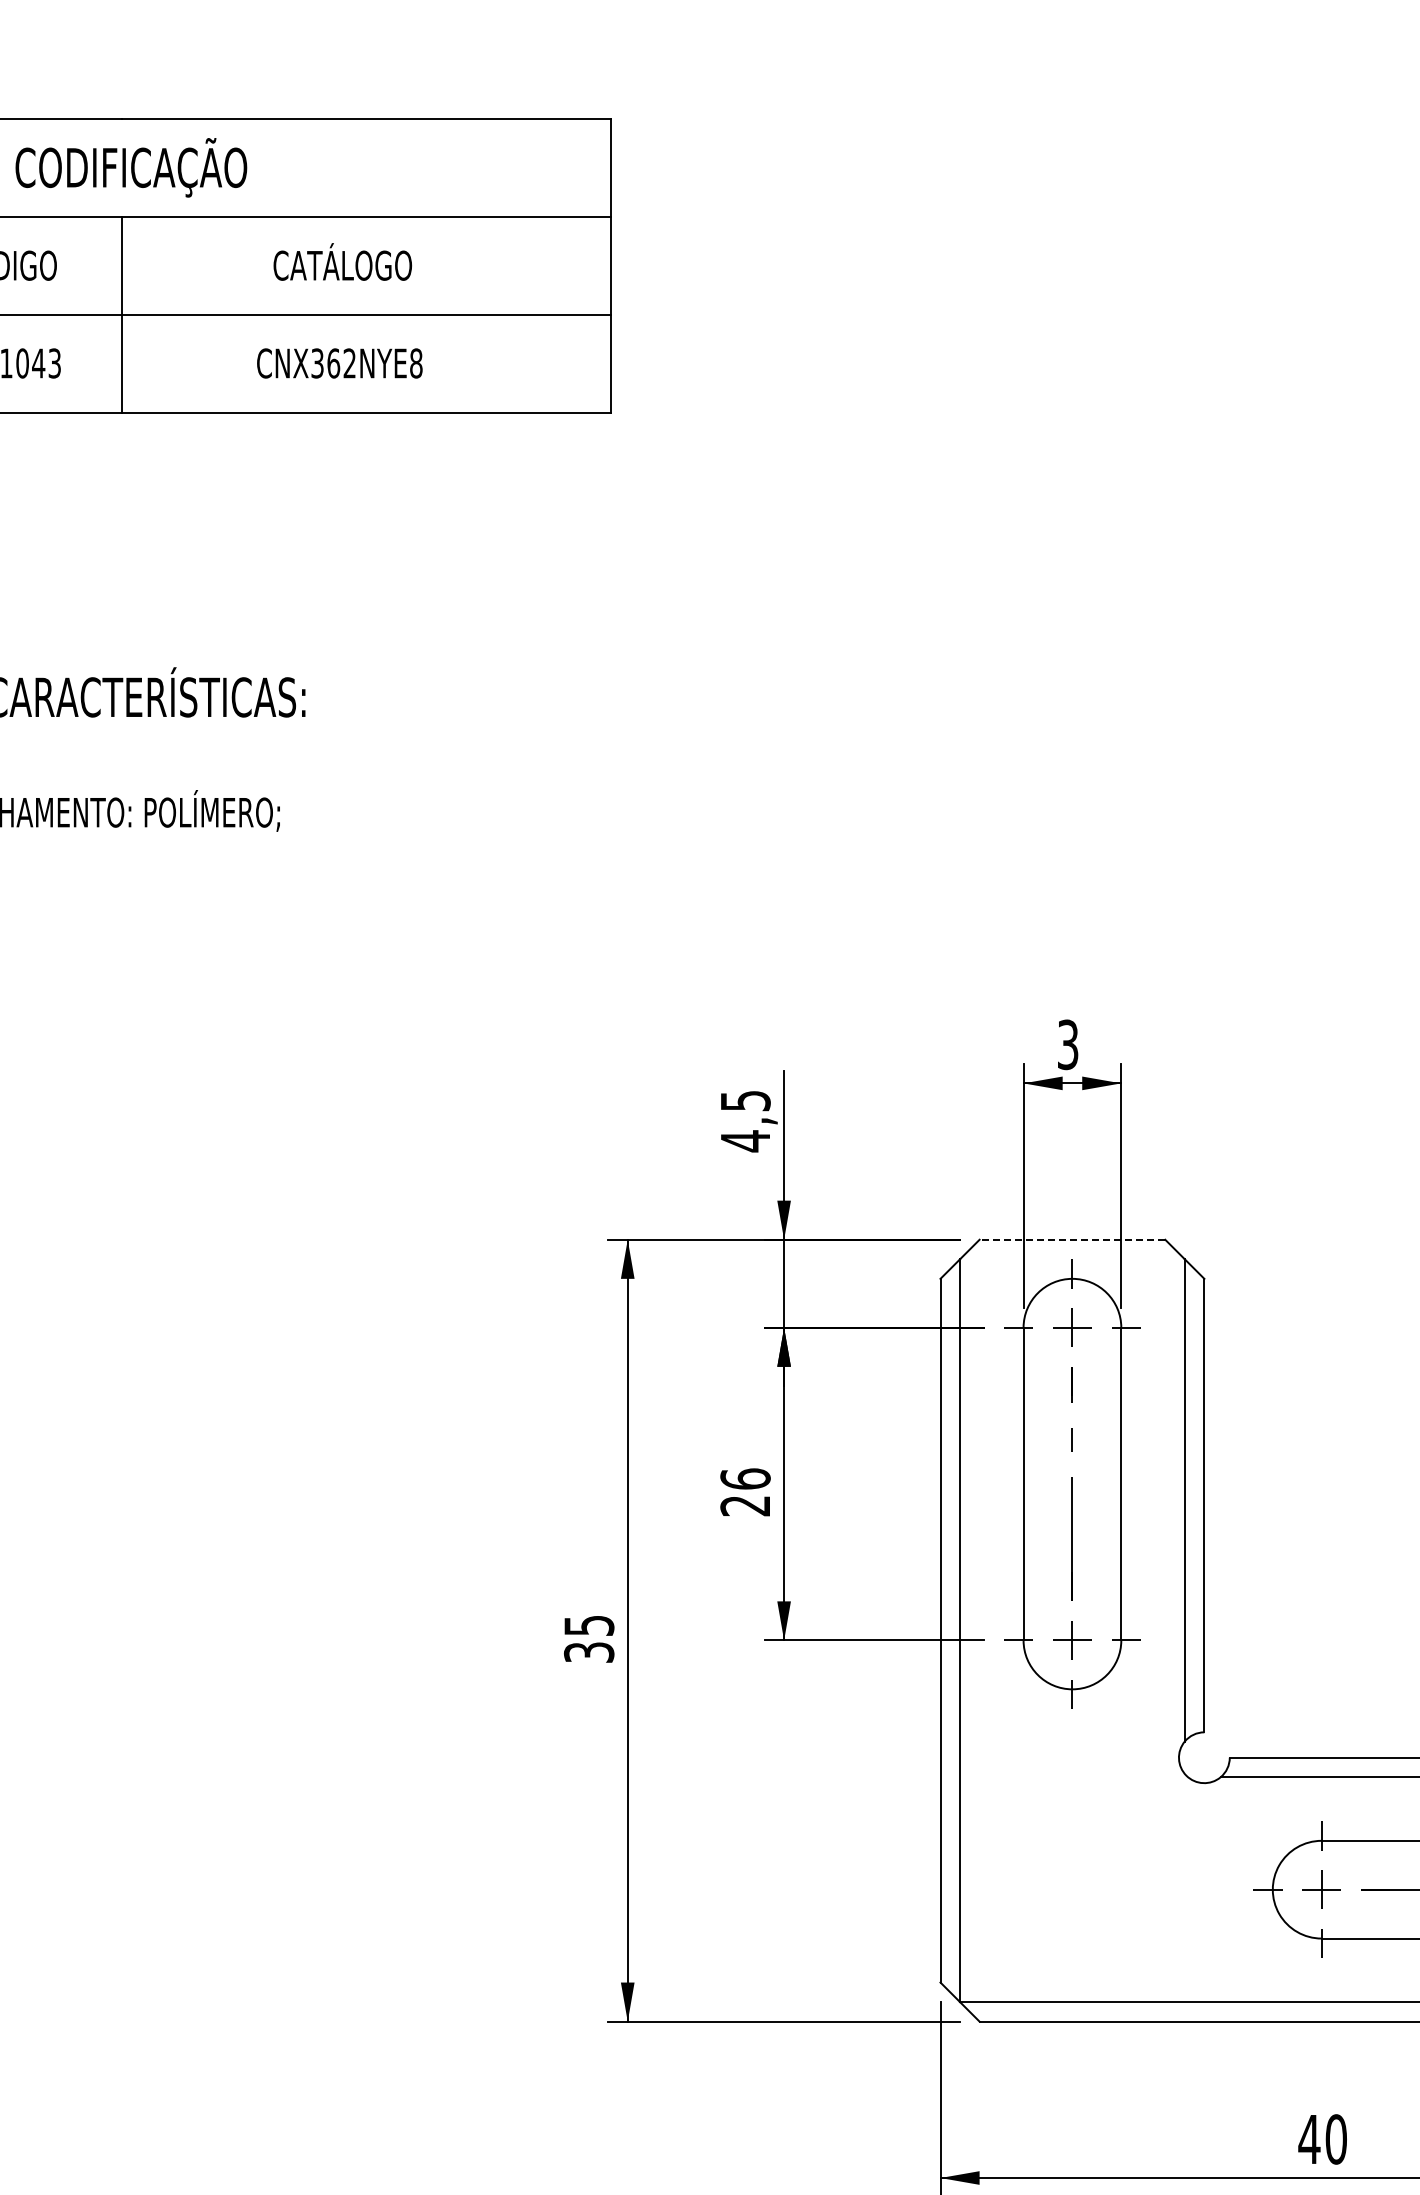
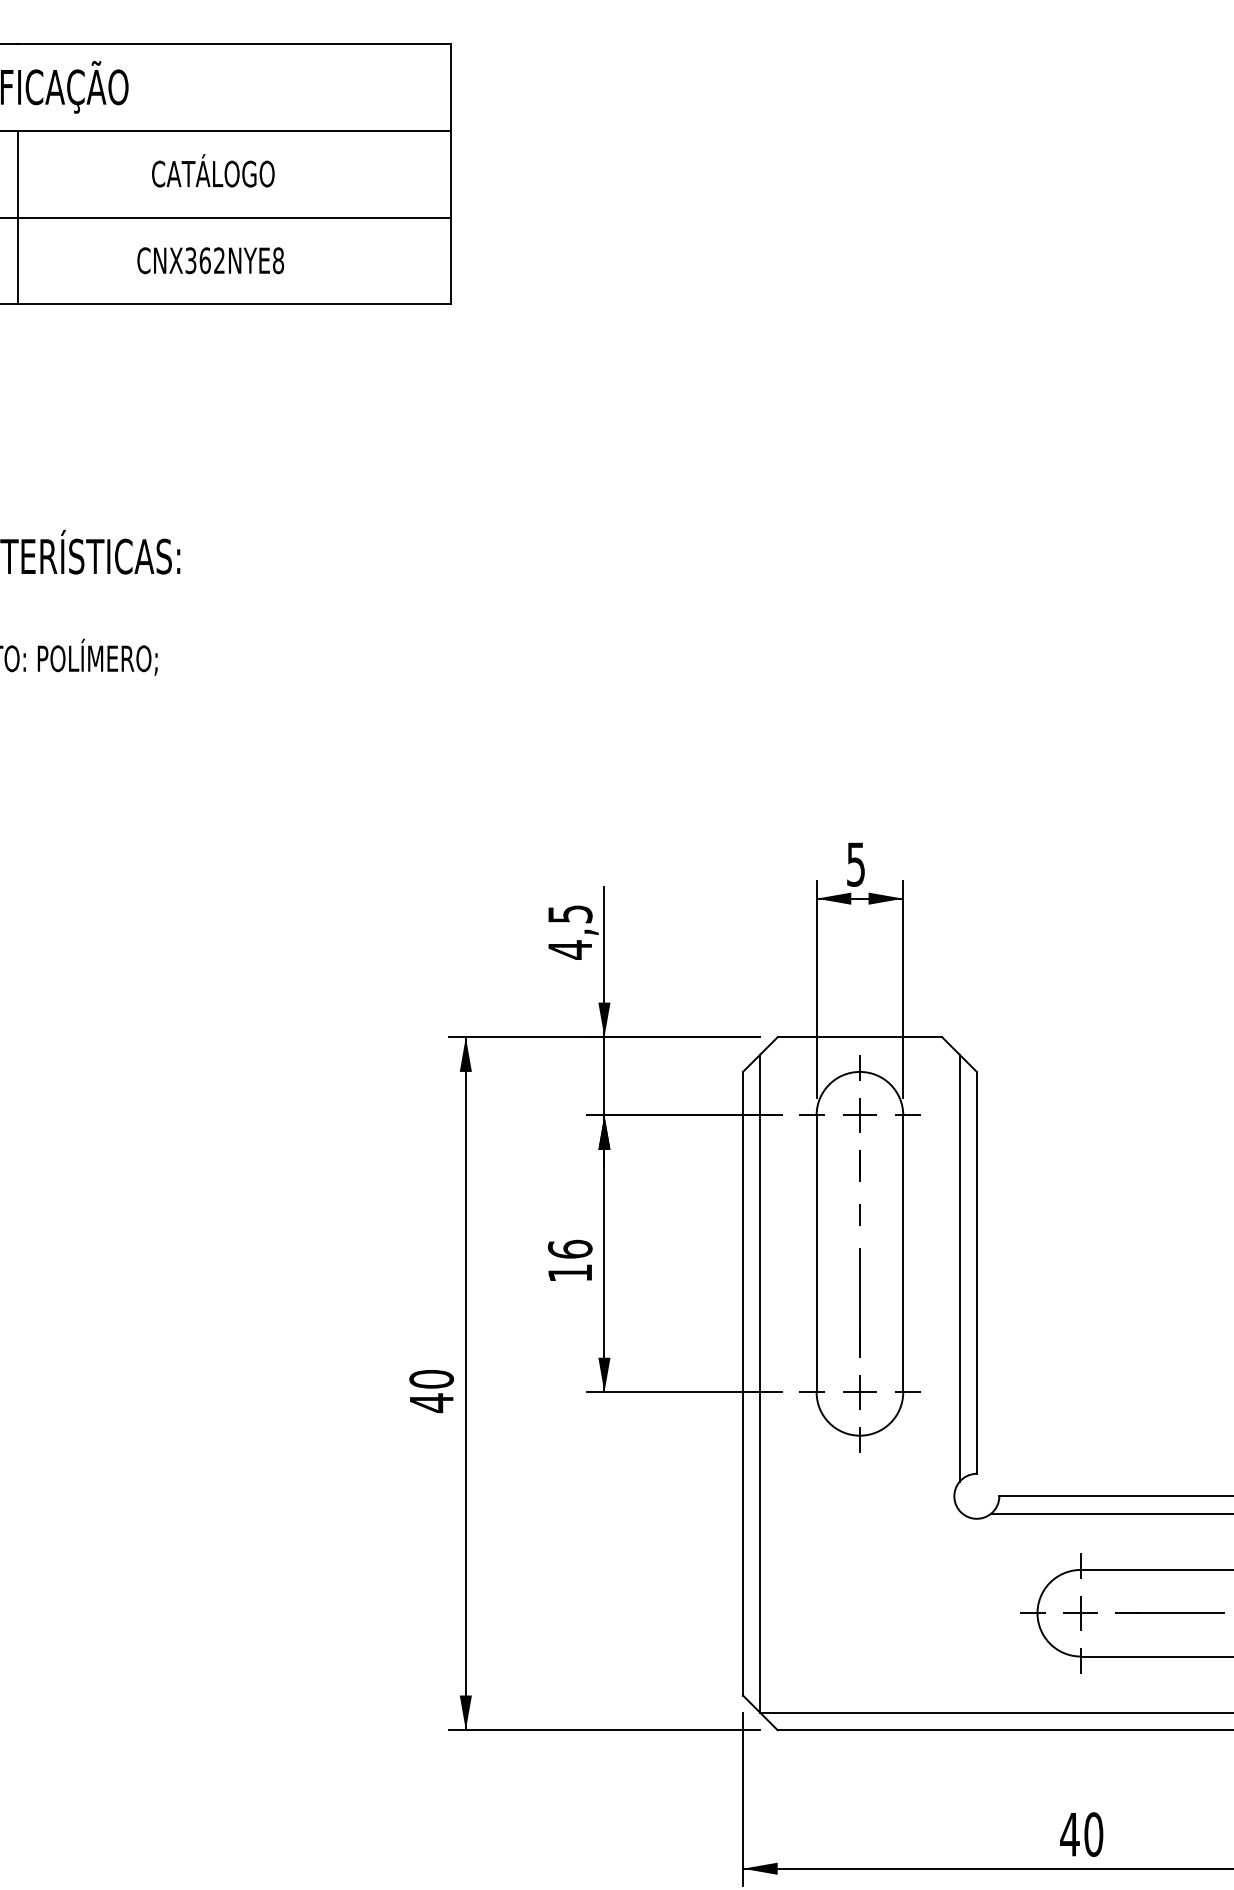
text: (1068, 1044) -> (856, 864), 3 -> 5
line: (1072, 1239) -> (859, 1037), dashed -> solid
text: (744, 1506) -> (569, 1273), 26 -> 16
text: (588, 1639) -> (431, 1391), 35 -> 40

